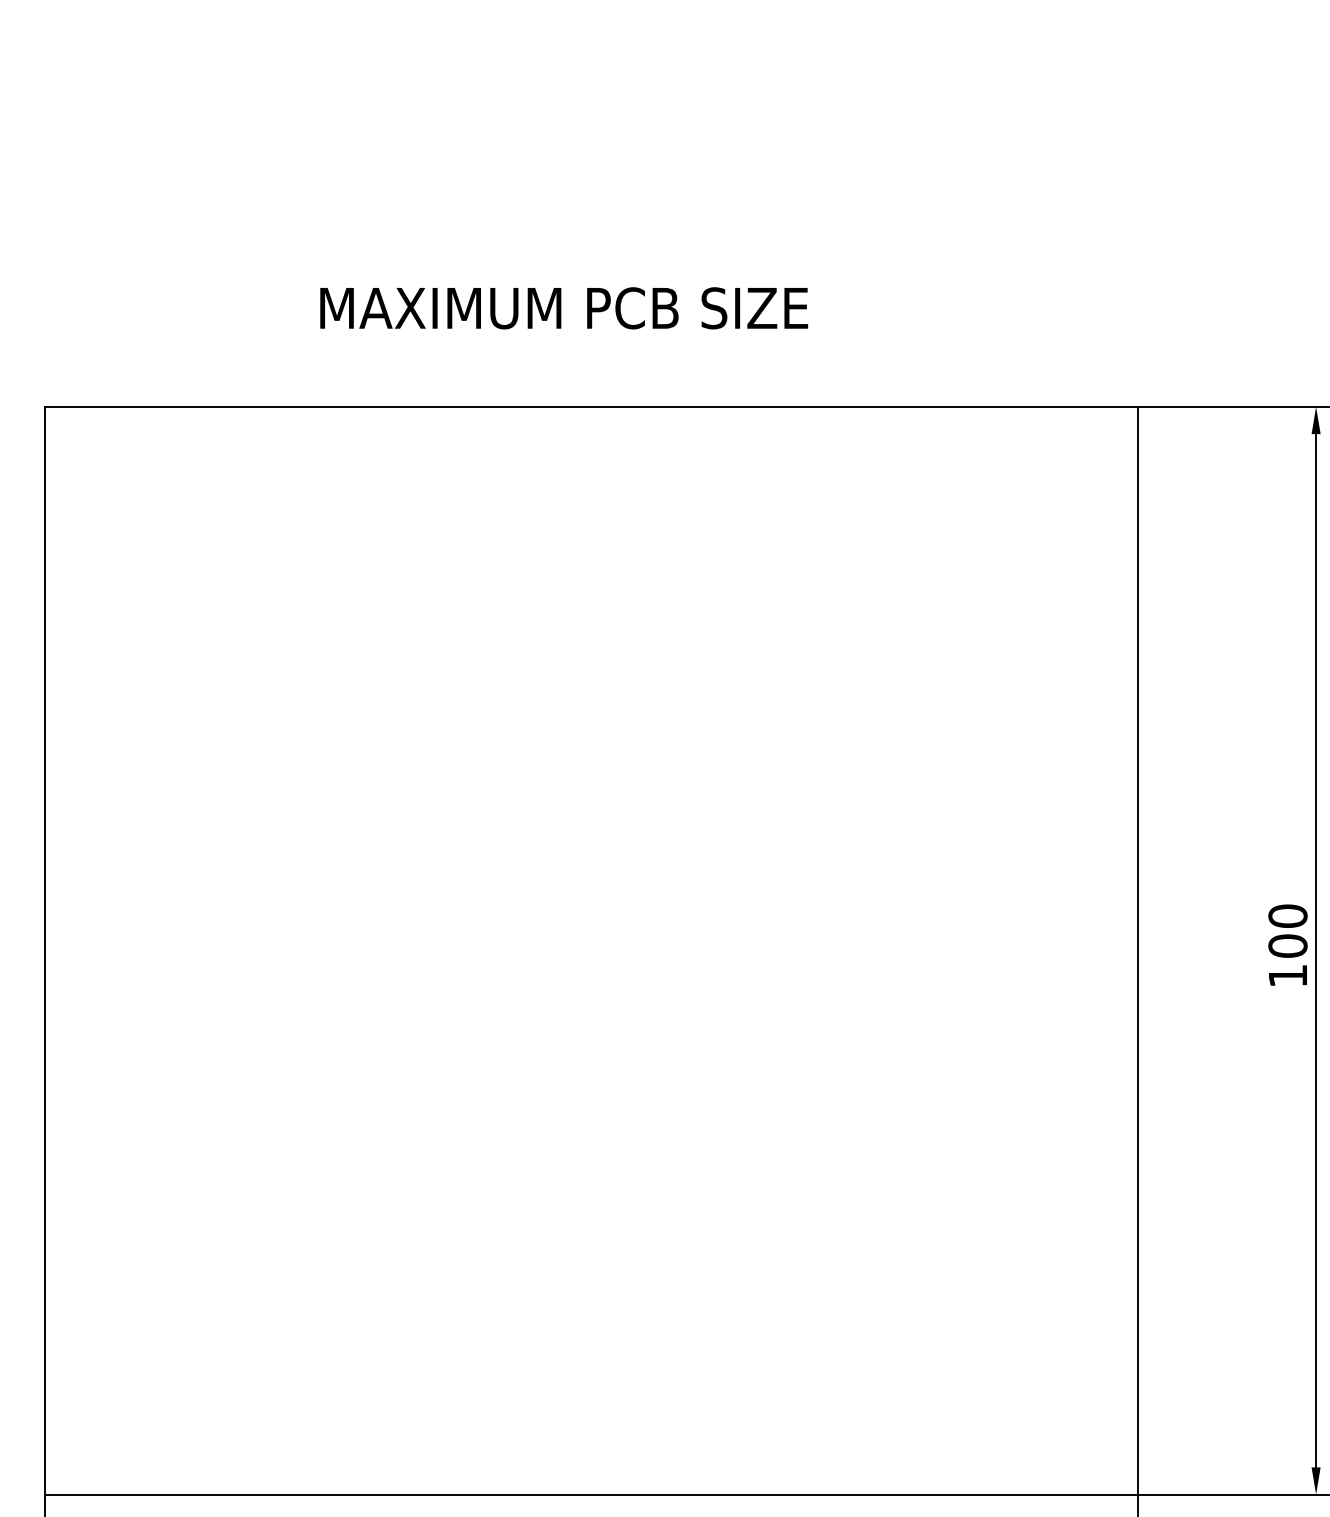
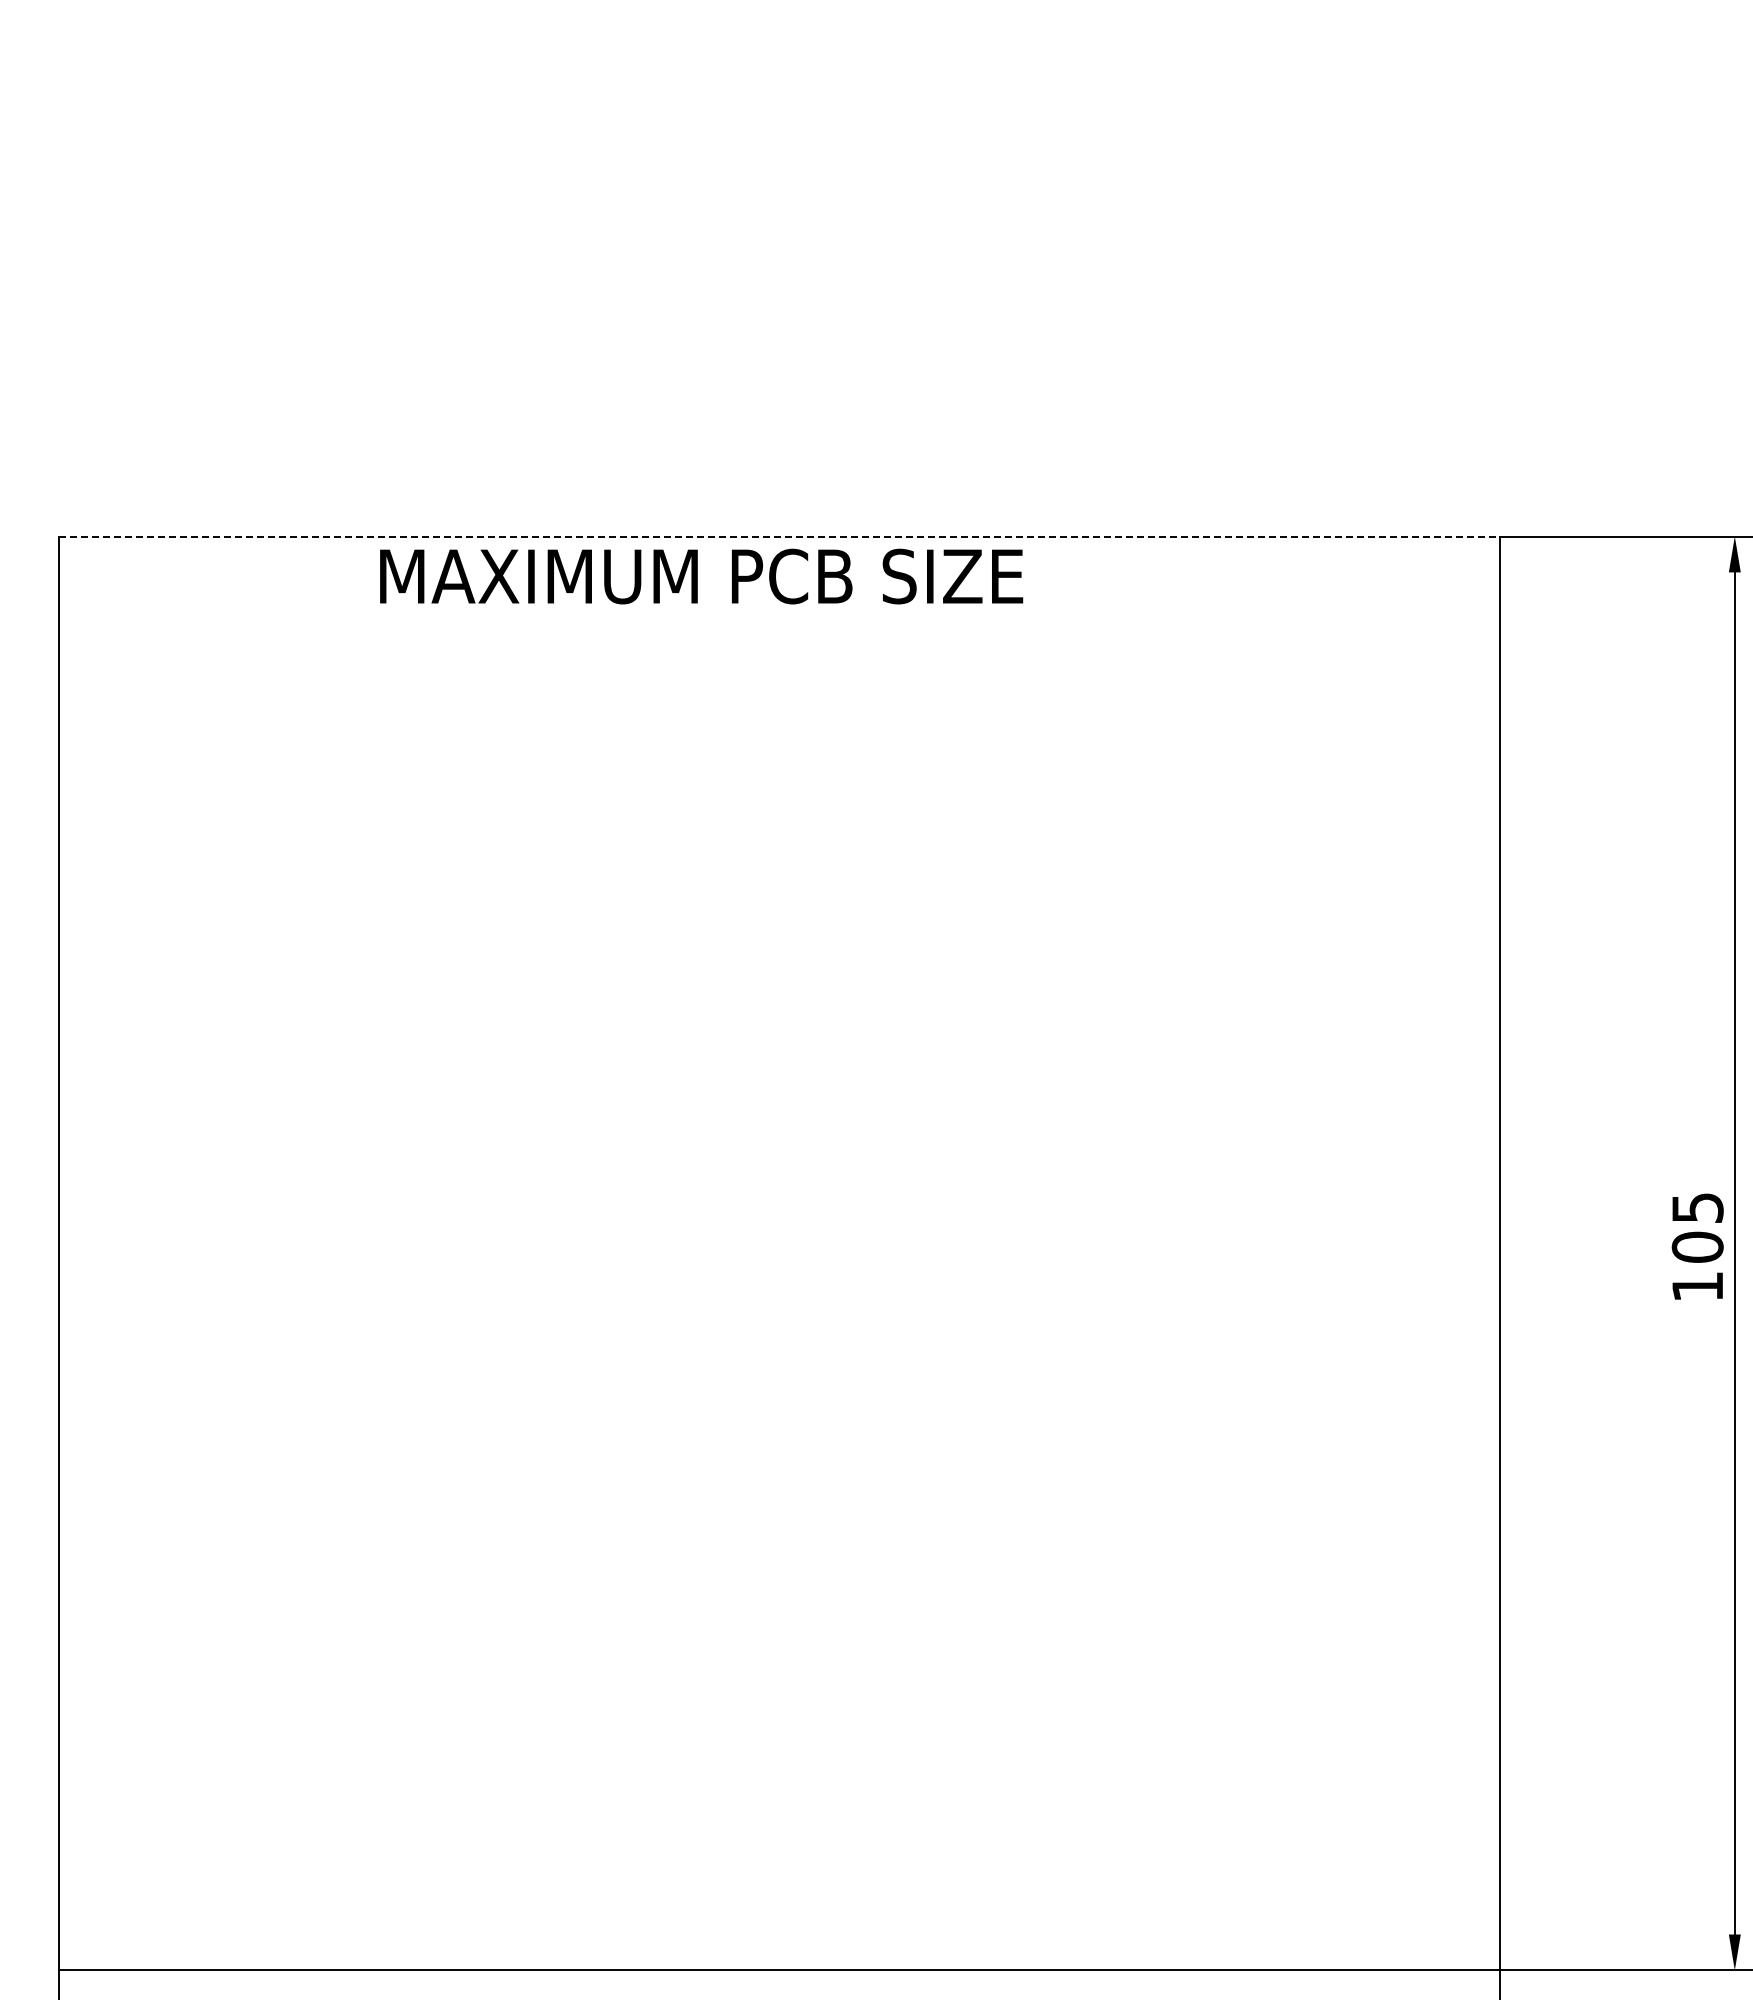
text: (564, 308) -> (701, 576), moved
line: (592, 406) -> (780, 536), solid -> dashed
text: (1287, 915) -> (1697, 1207), 100 -> 105

